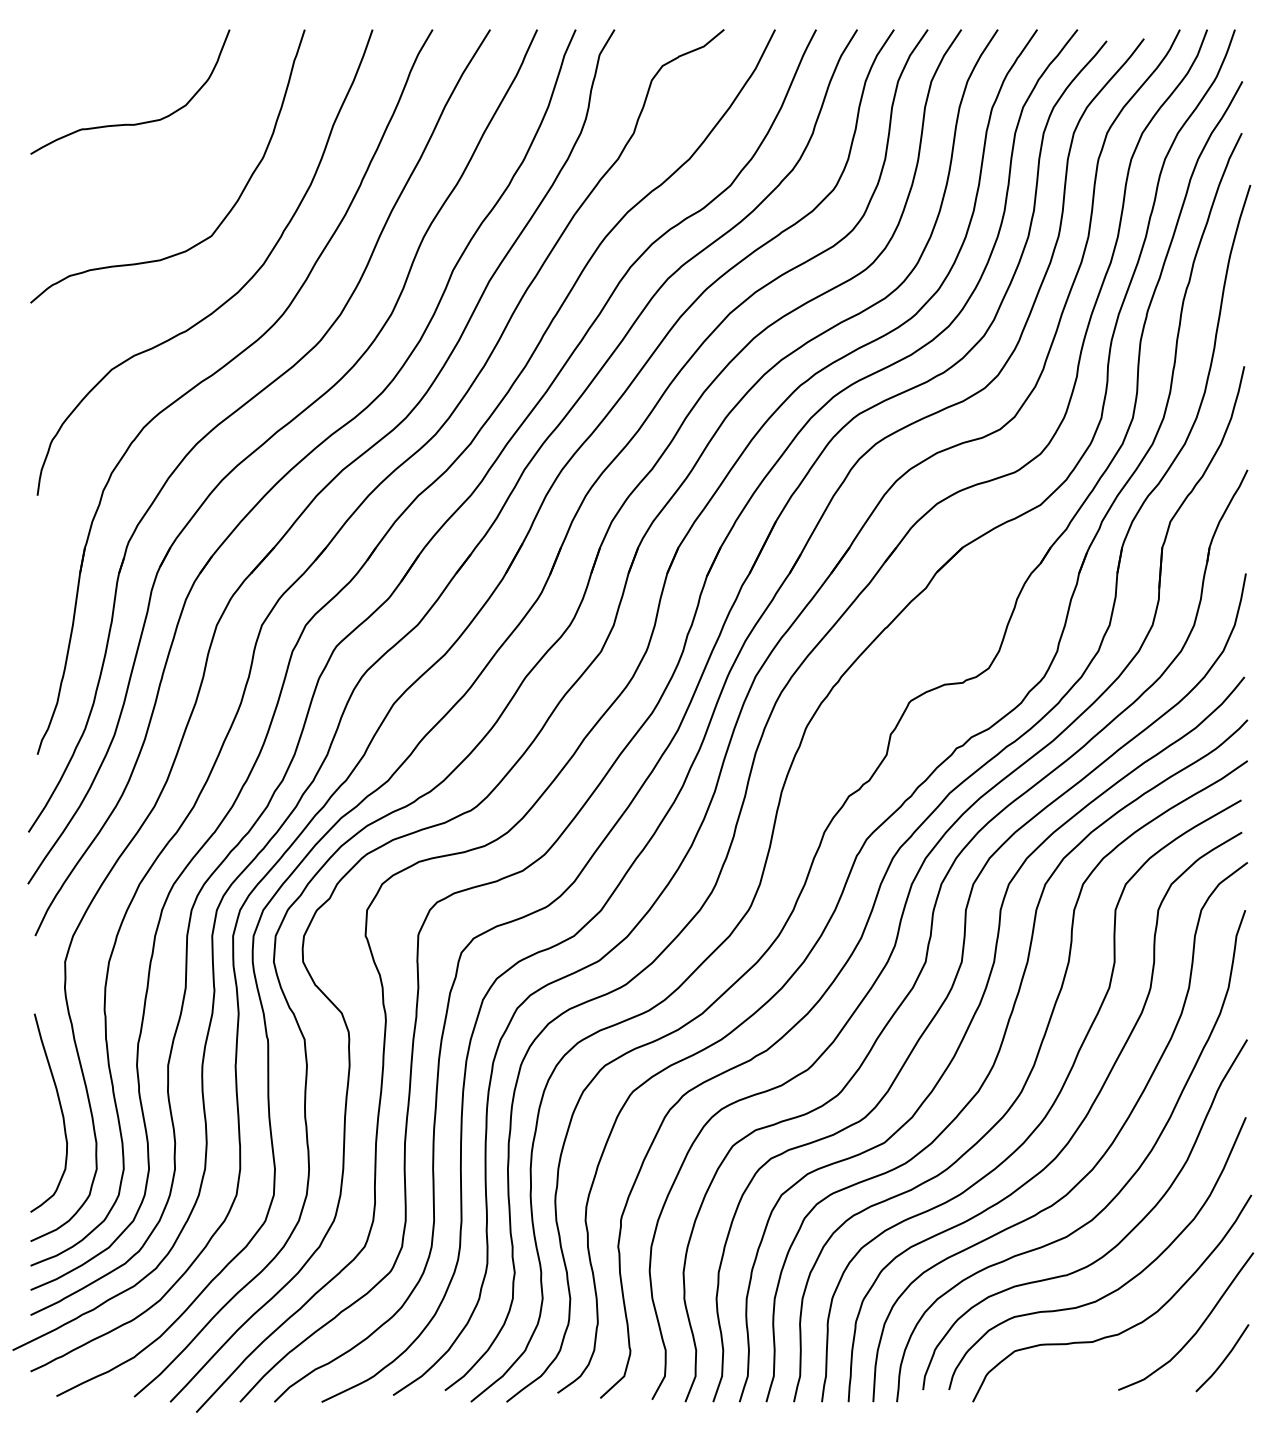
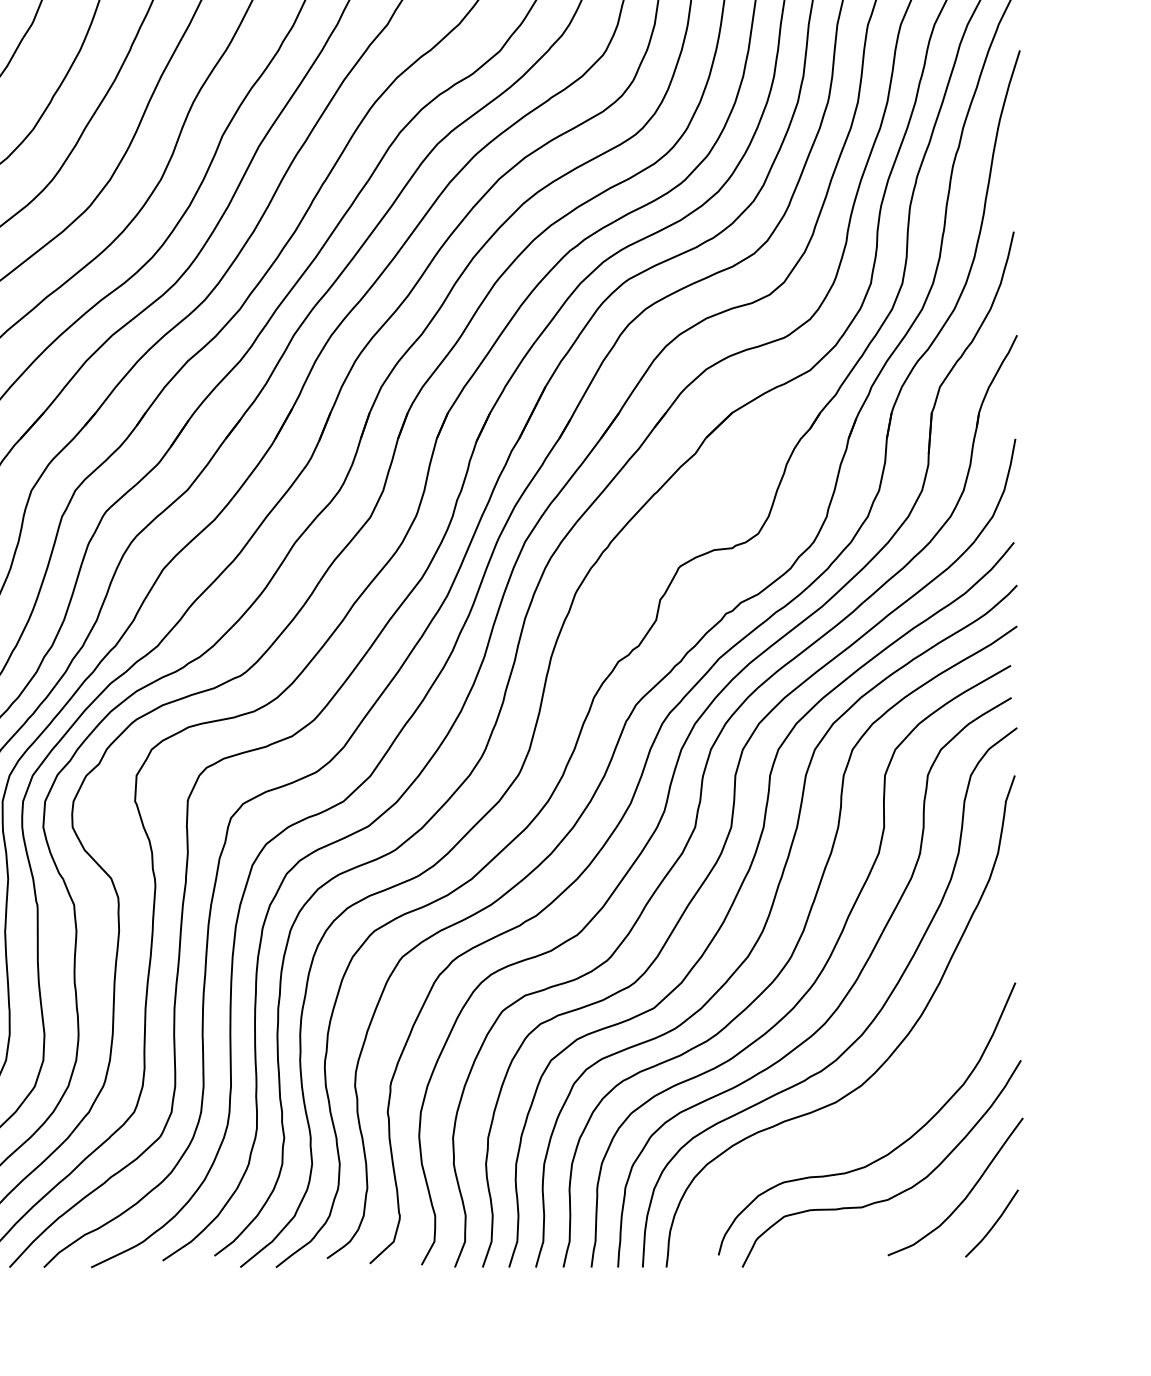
curve: (1112, 1247) -> (882, 1112), removed

